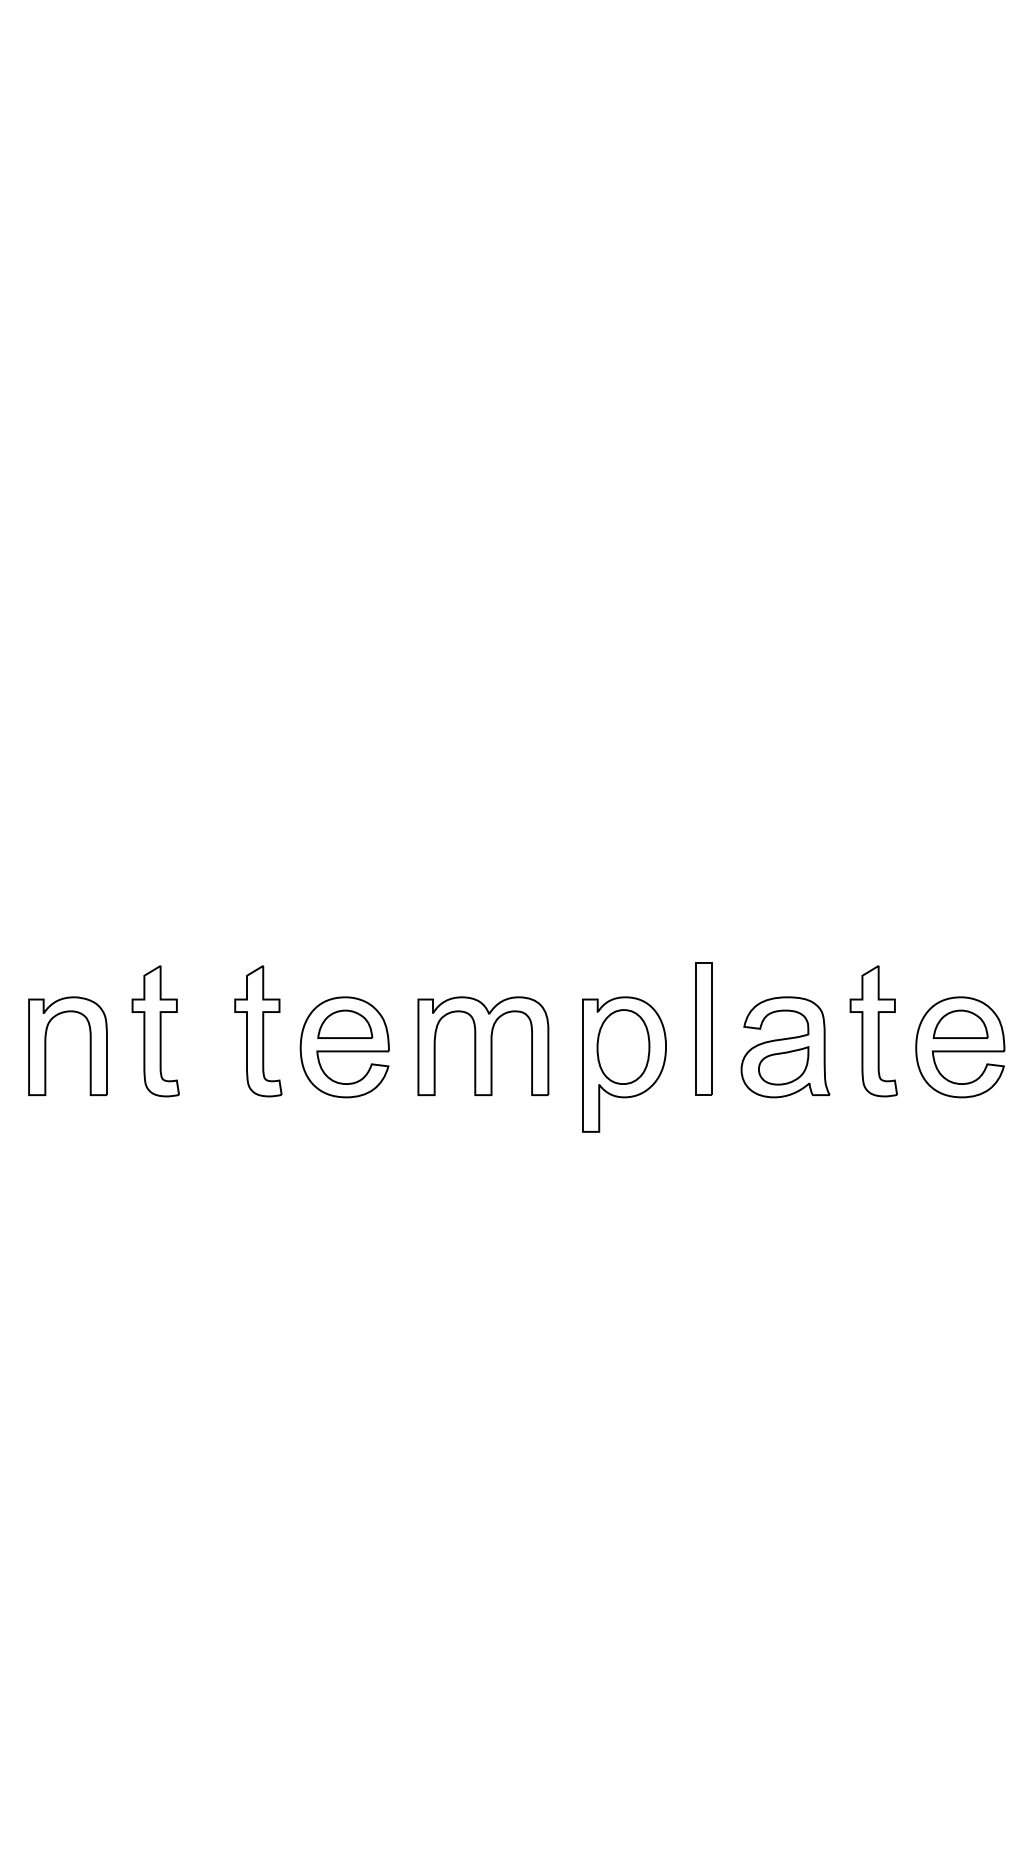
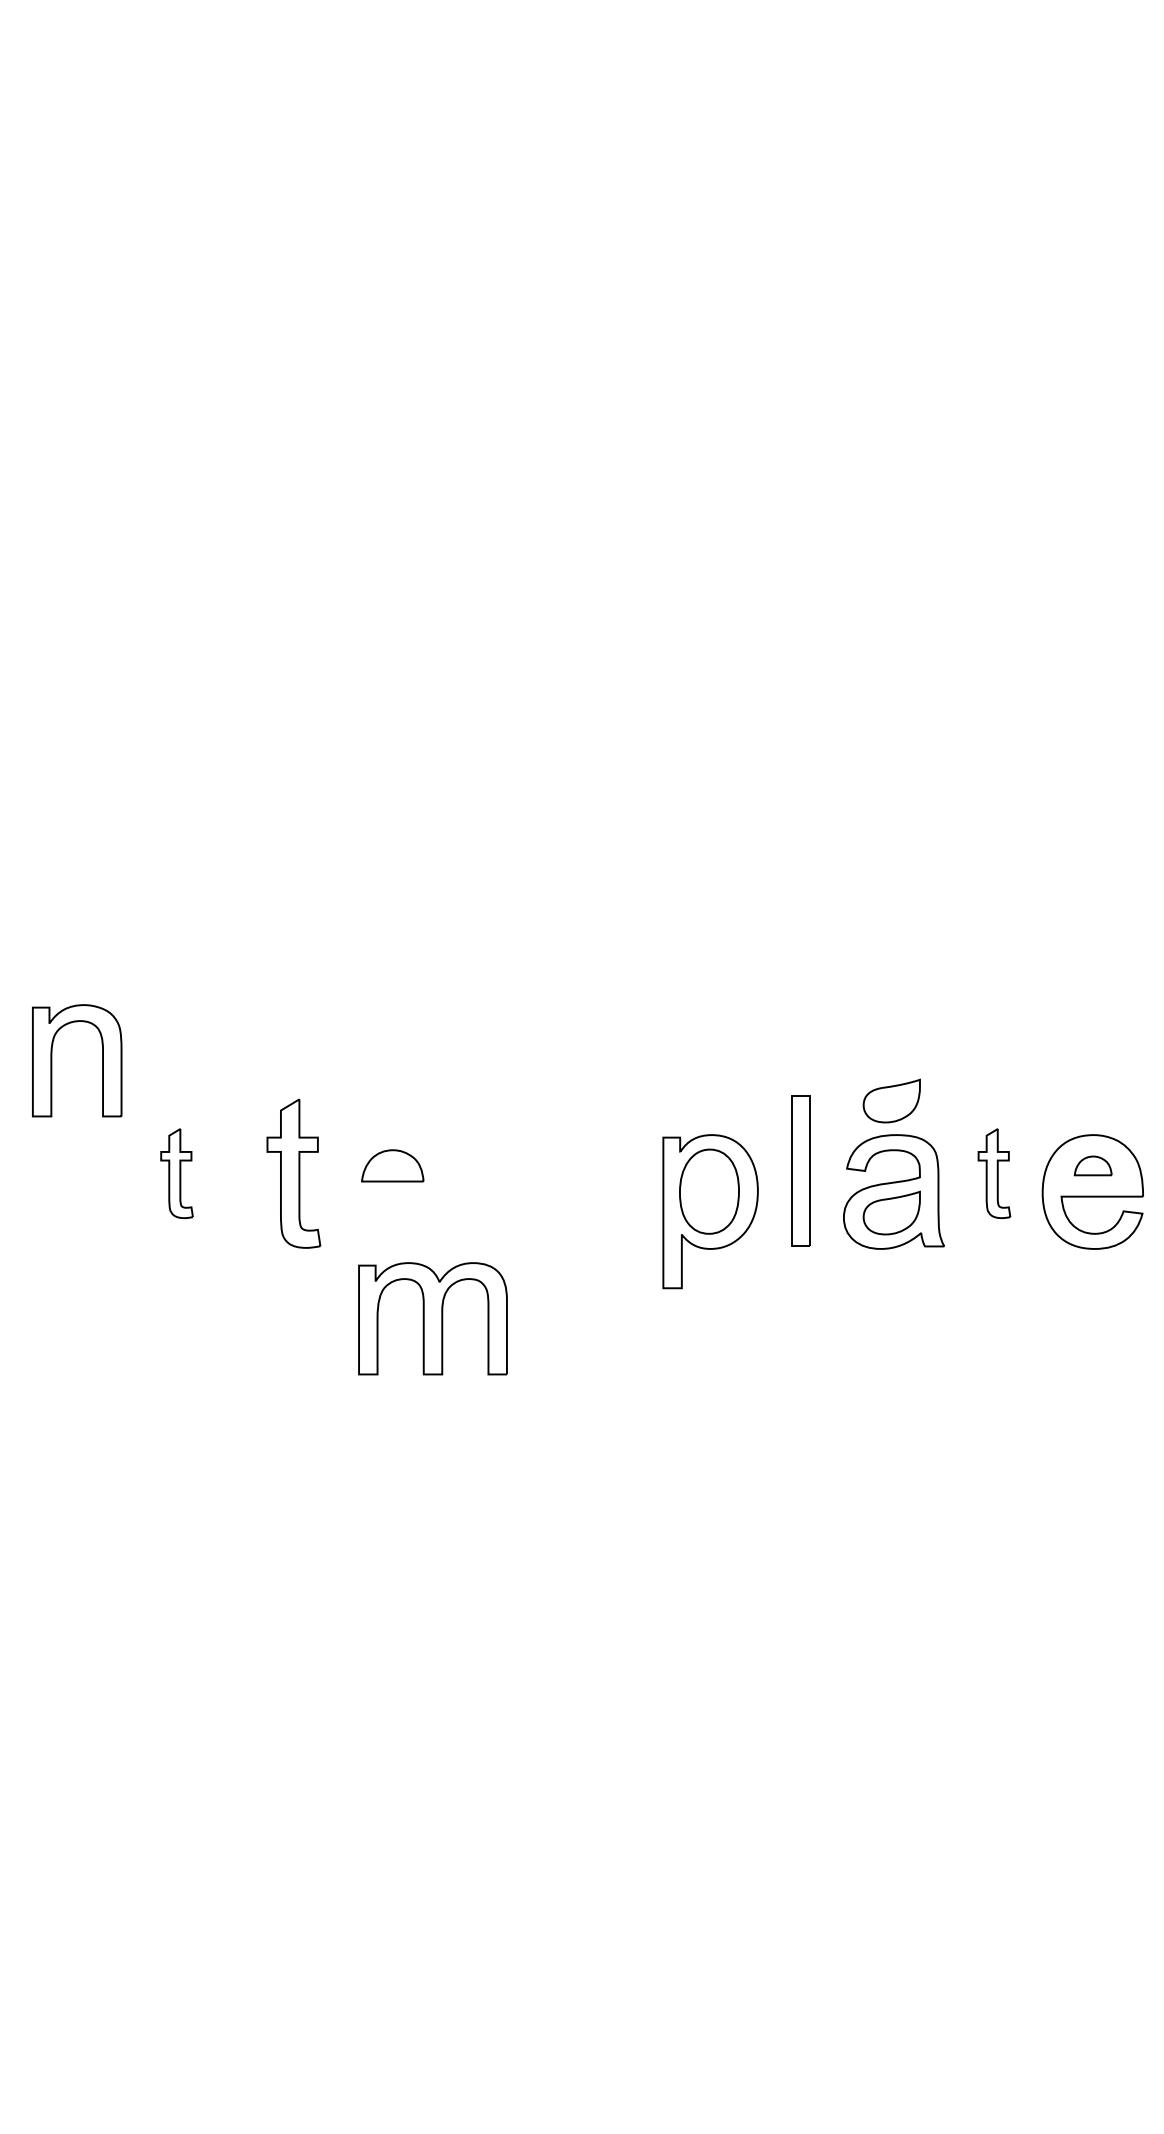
part: (783, 966) -> (891, 1100), added
part: (959, 1024) -> (1092, 1165), size x0.6
part: (155, 1031) -> (176, 1173), size x0.6
part: (873, 1031) -> (994, 1173), size x0.6
part: (46, 1045) -> (52, 1060), moved
part: (482, 1045) -> (432, 1318), moved
part: (345, 1046) -> (392, 1191), removed

